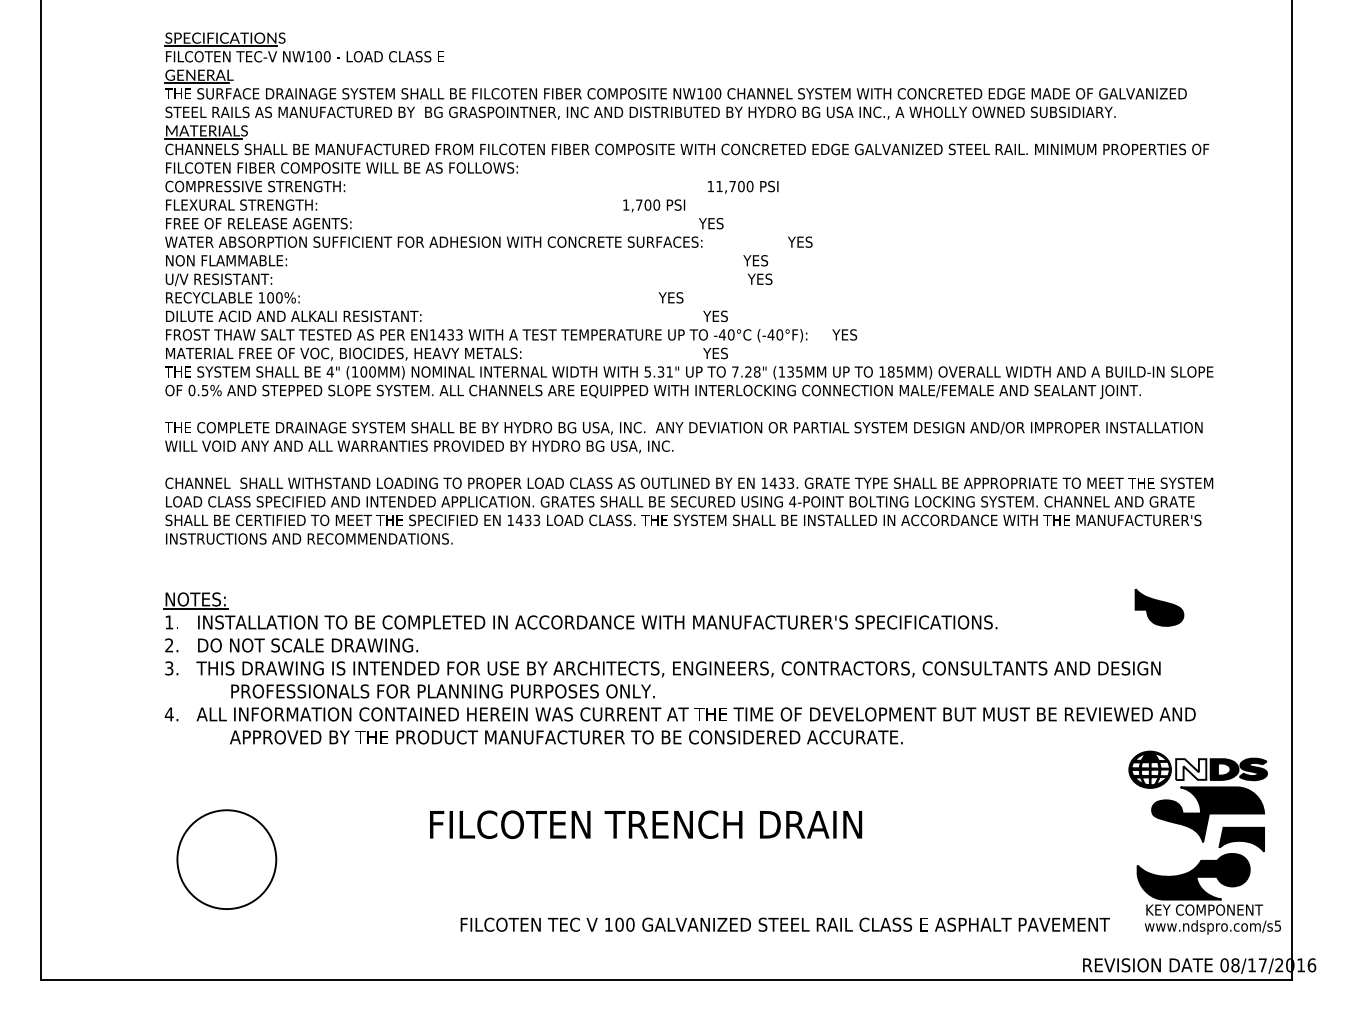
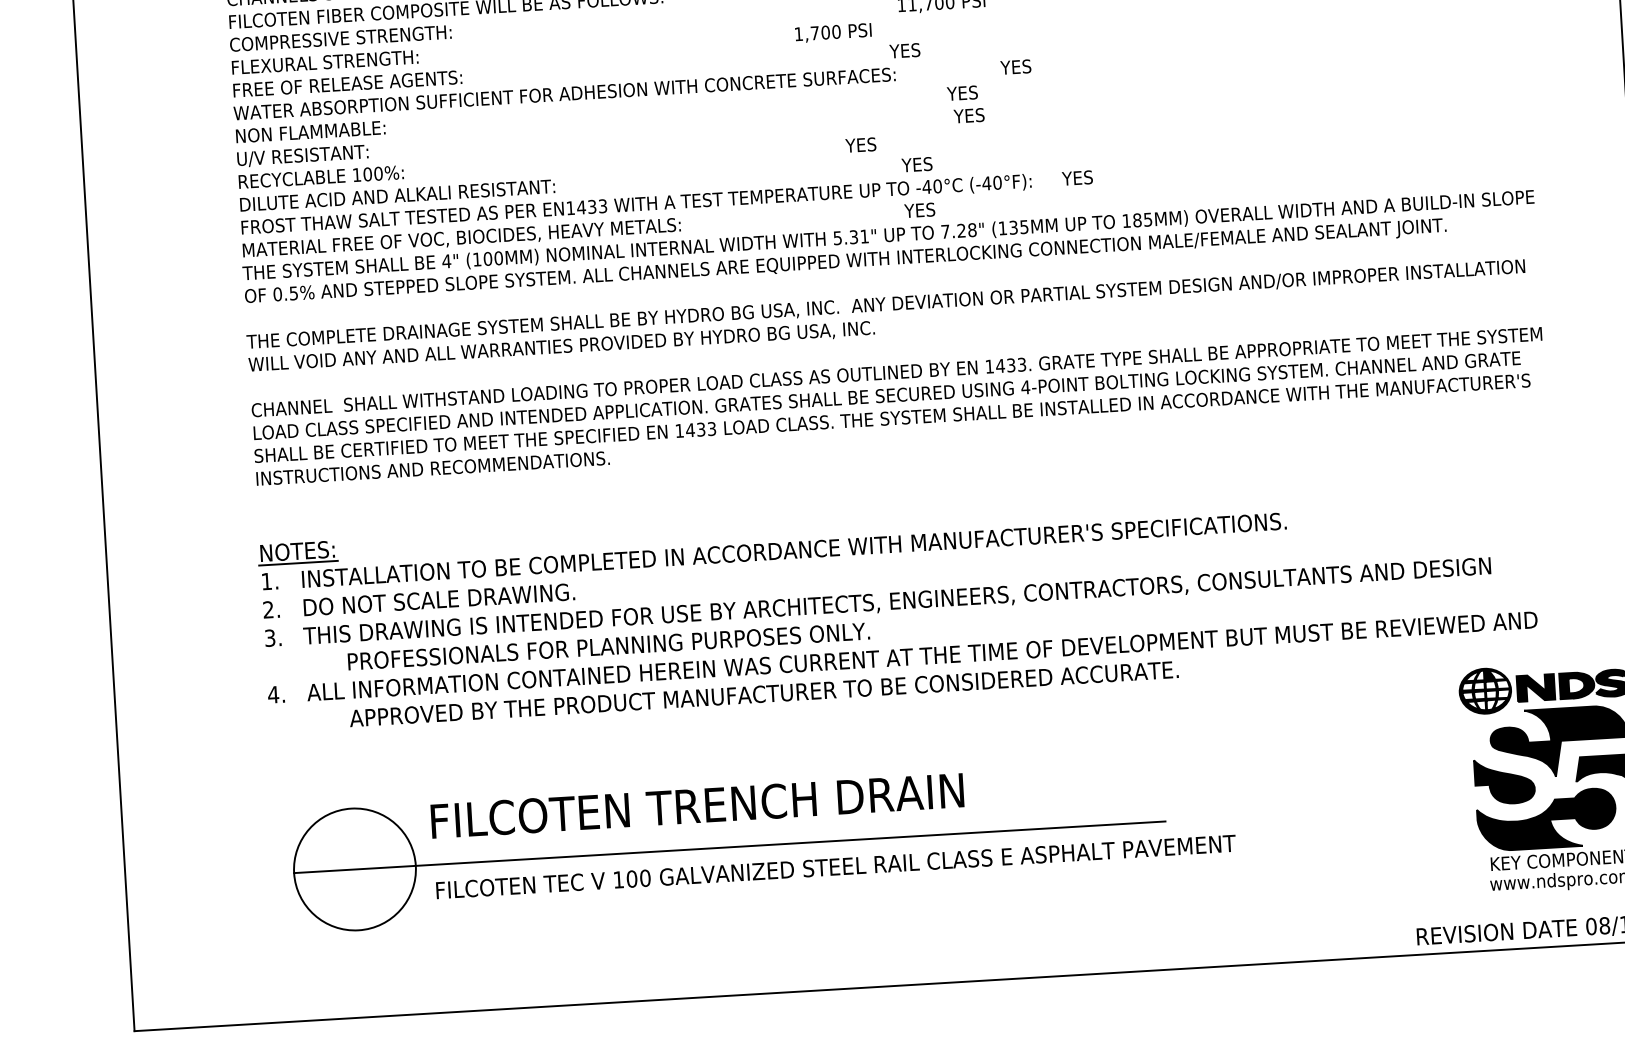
part: (1159, 607) -> (1504, 781), moved
fill: (1191, 769) -> (1536, 687), added
text: (646, 824) -> (698, 805), moved
line: (531, 859) -> (730, 846), added
text: (784, 924) -> (835, 866), moved

